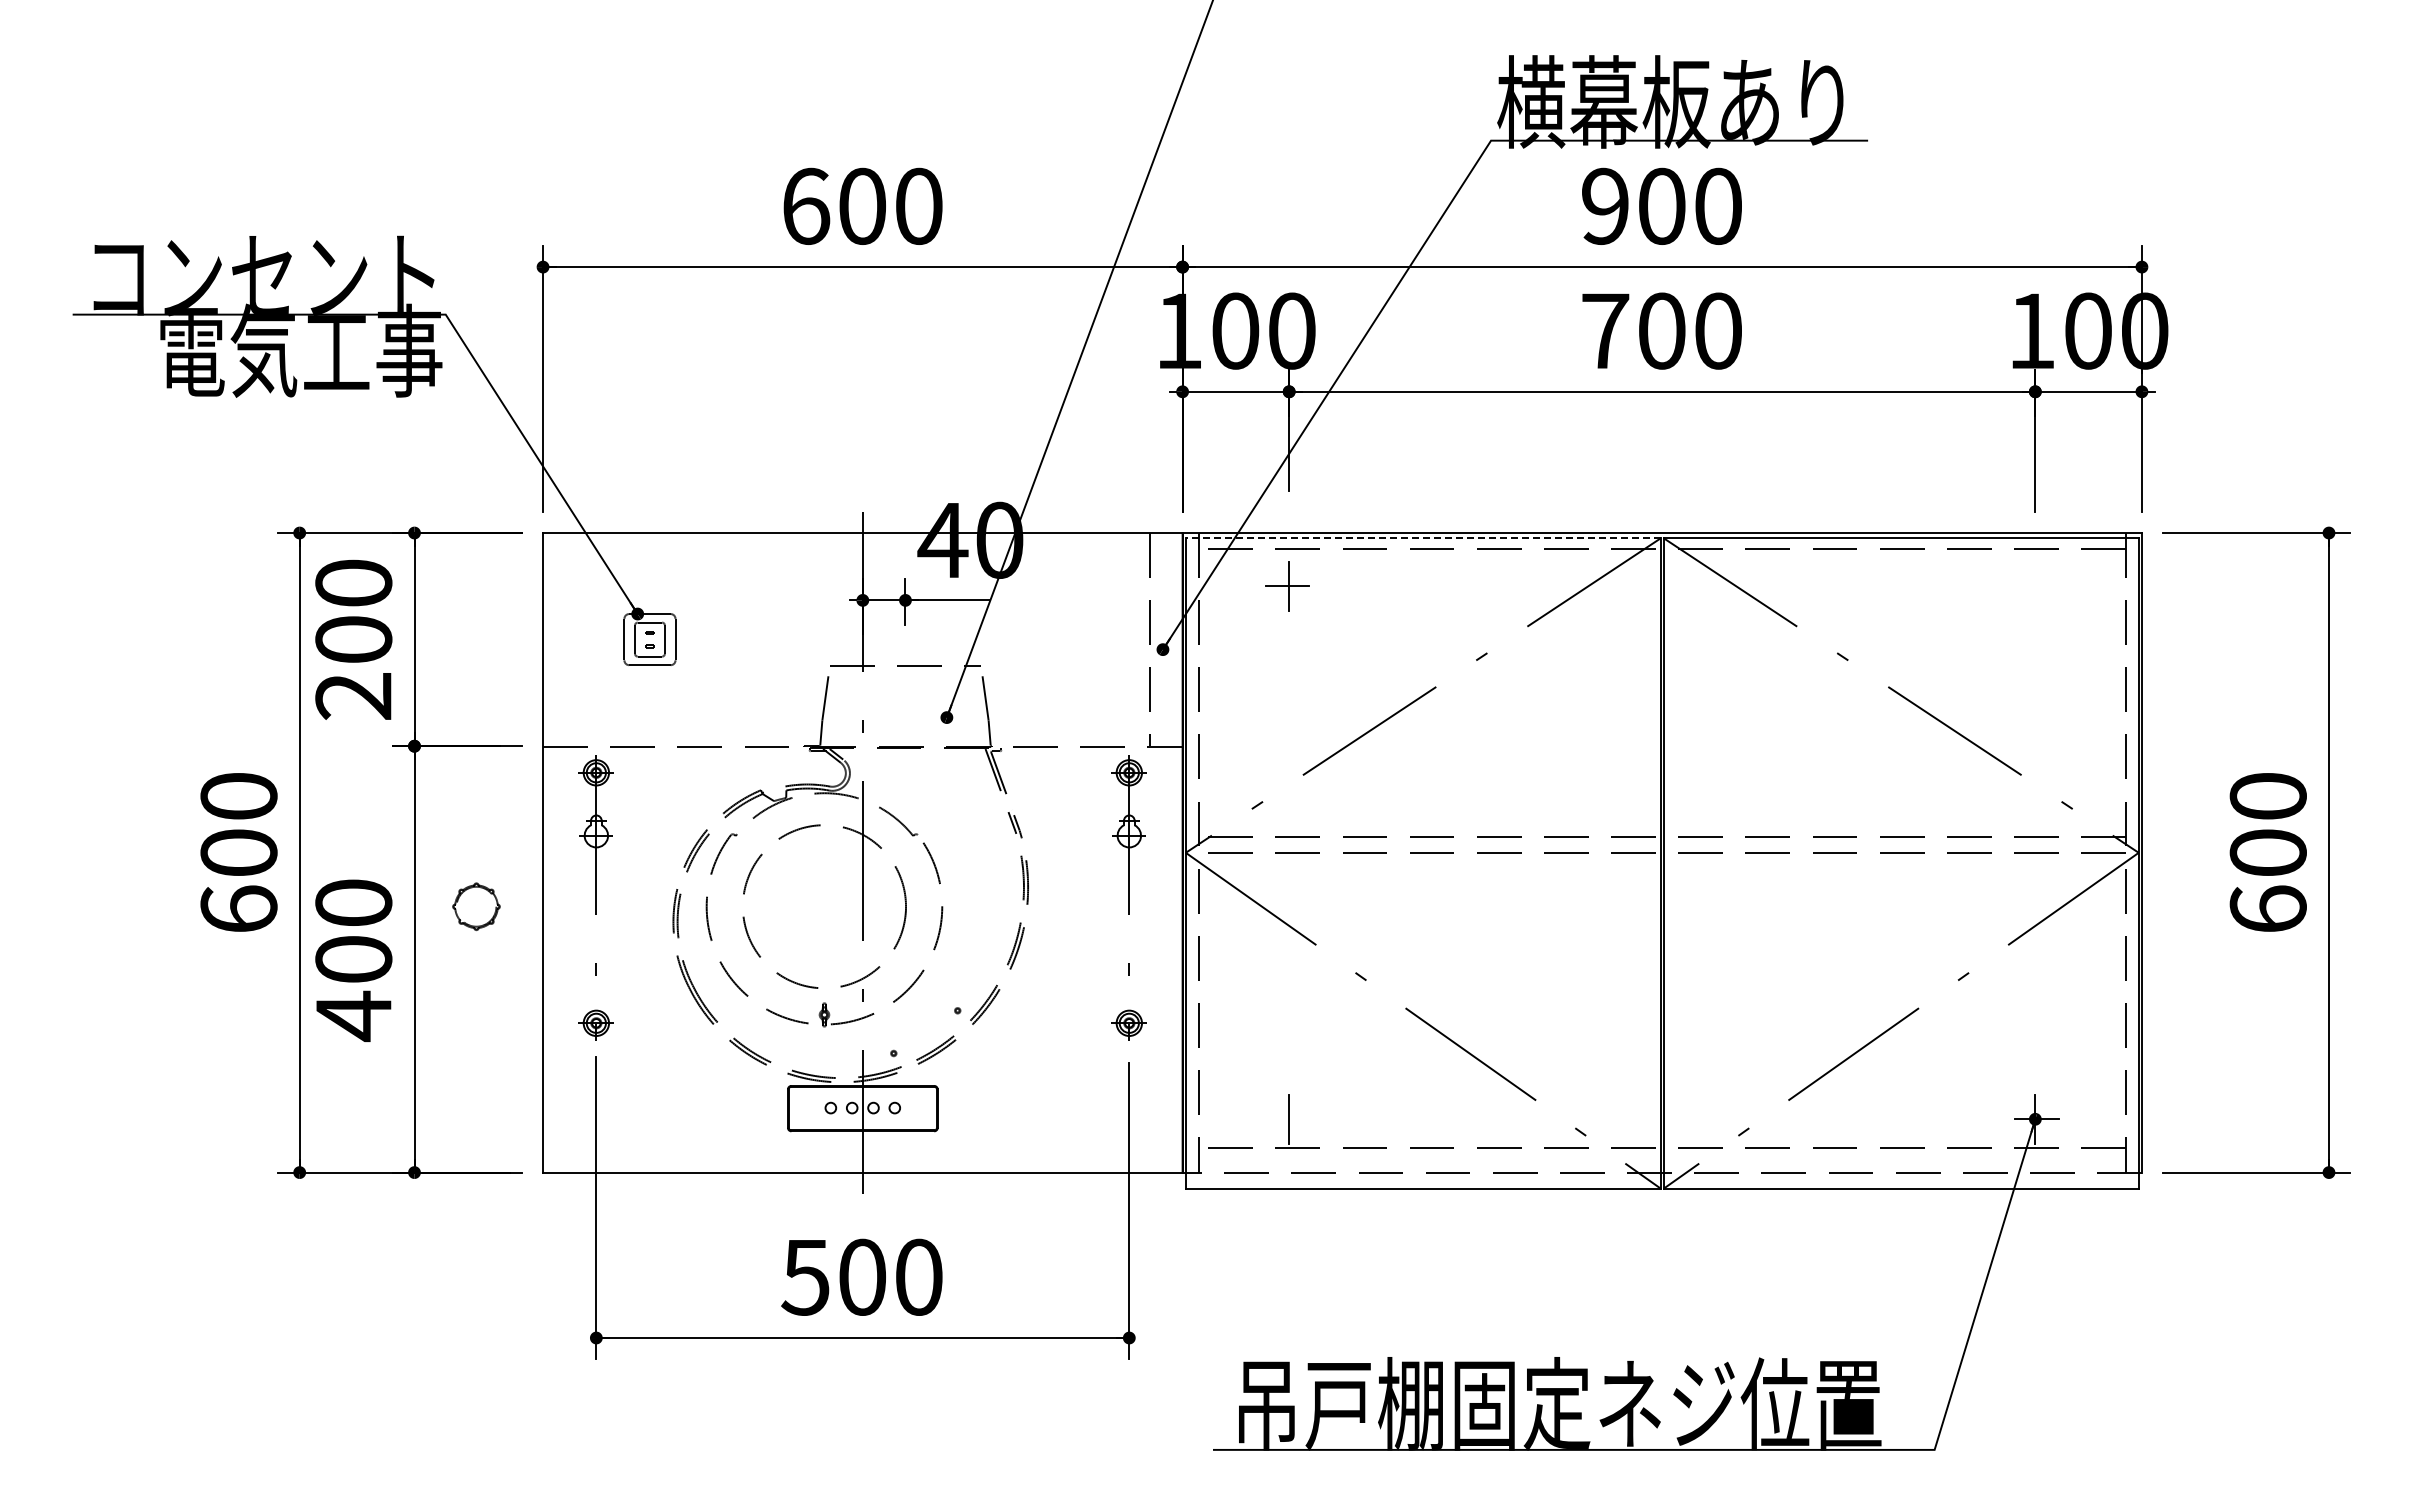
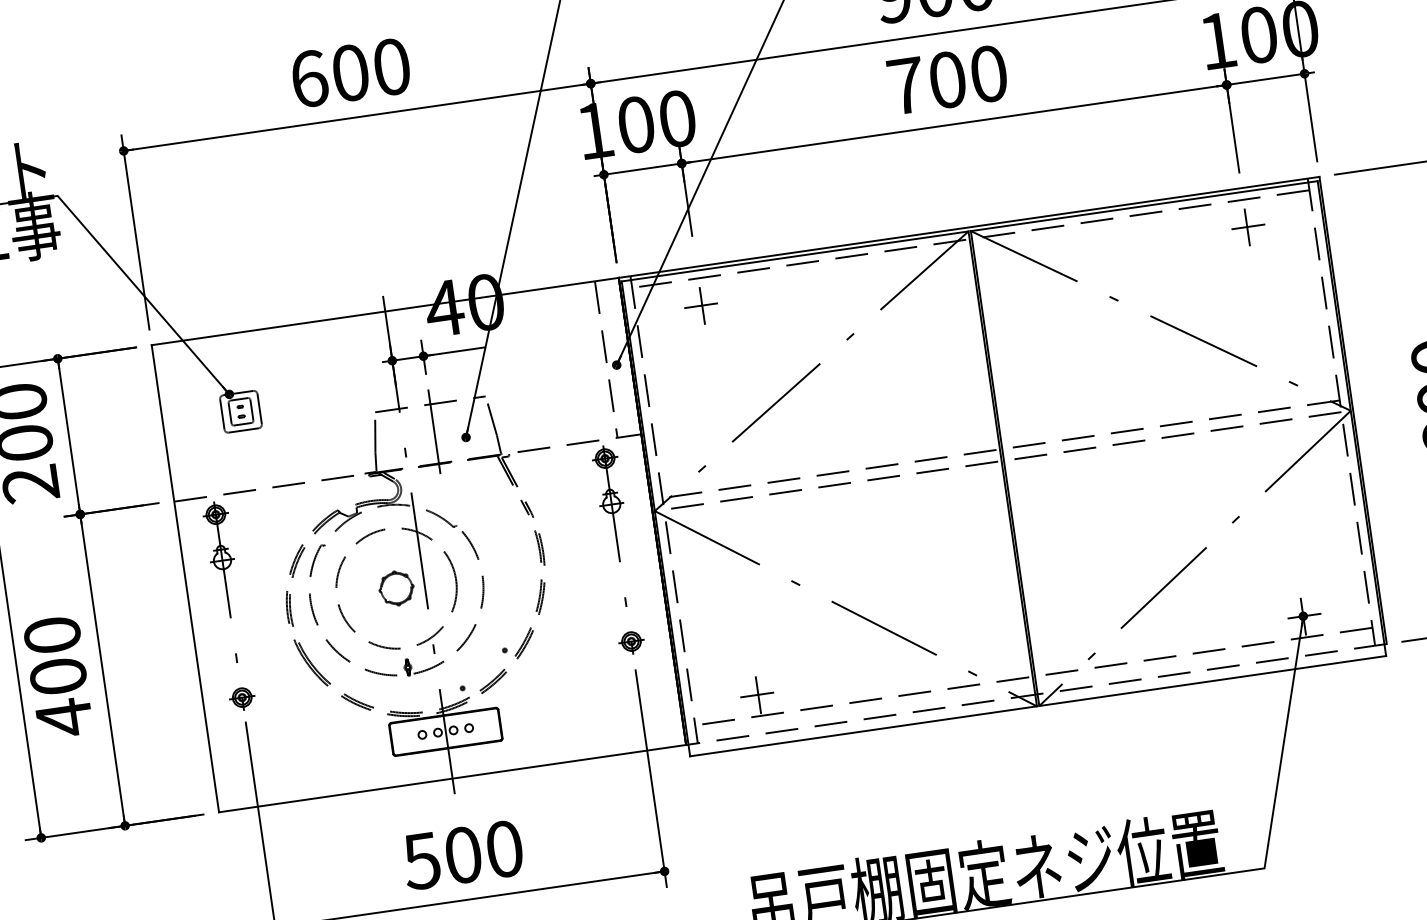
line: (1422, 538) -> (794, 256), dashed -> solid
part: (2036, 586) -> (1248, 227), added
line: (905, 703) -> (434, 431), added
part: (476, 906) -> (396, 588), moved
line: (1287, 1119) -> (757, 695), added

